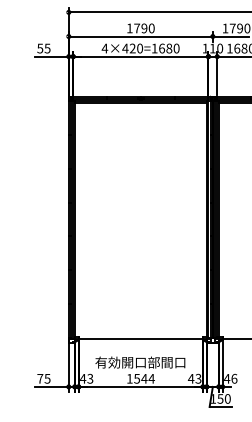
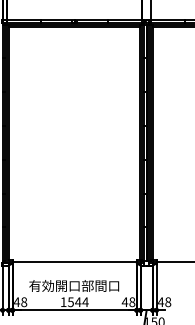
text: (90, 378) -> (24, 301), 43 -> 48
text: (198, 378) -> (132, 301), 43 -> 48
text: (234, 378) -> (168, 301), 46 -> 48

